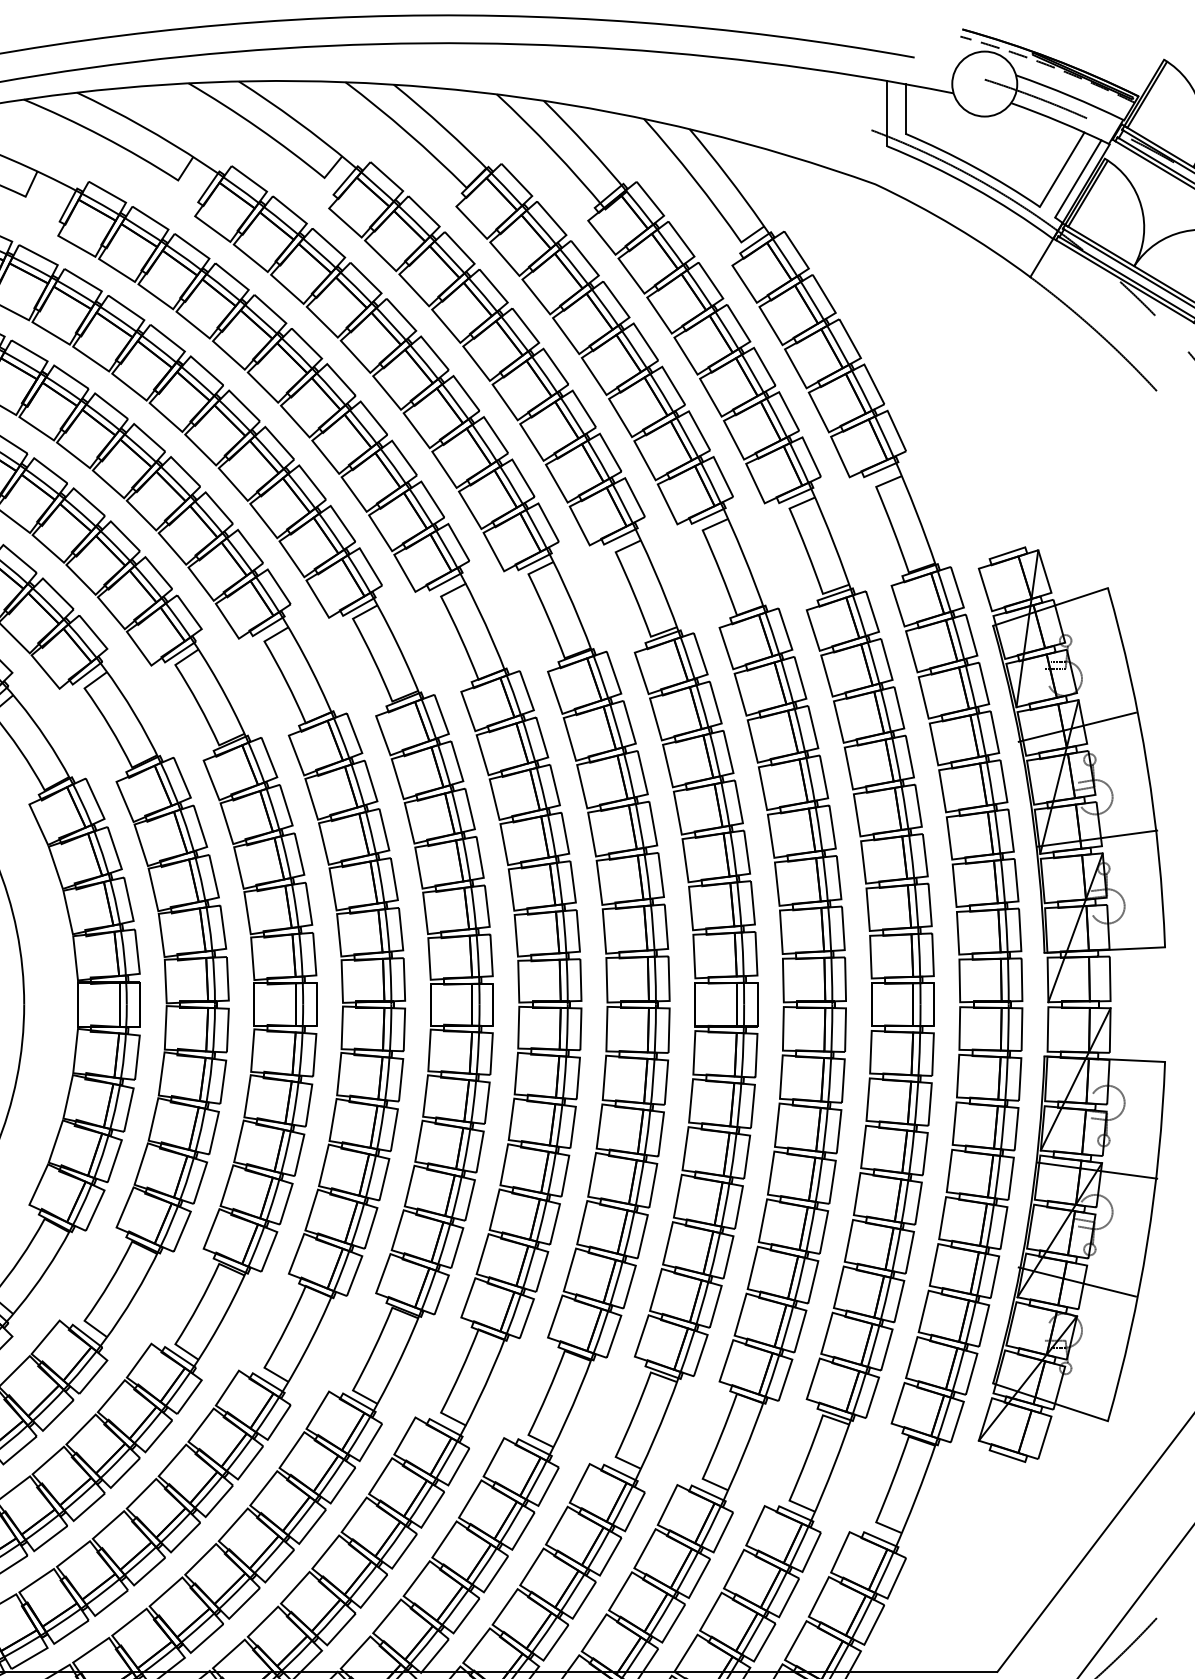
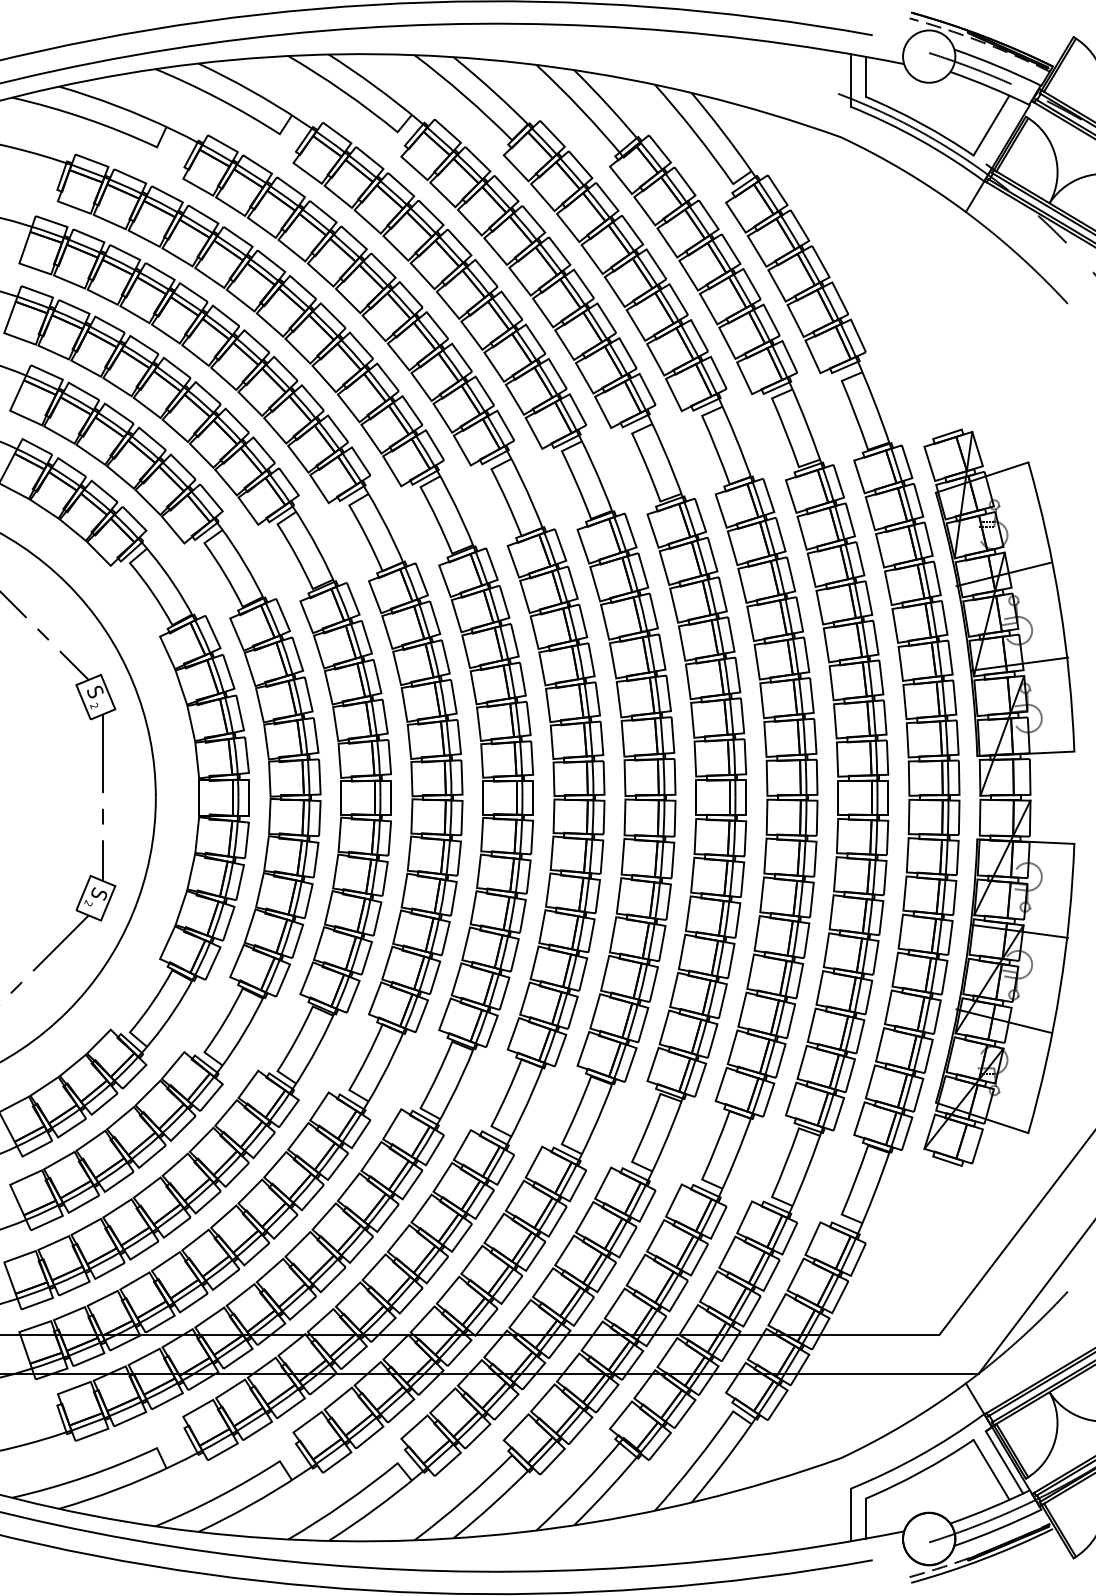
line: (1078, 178) -> (1004, 132), removed

